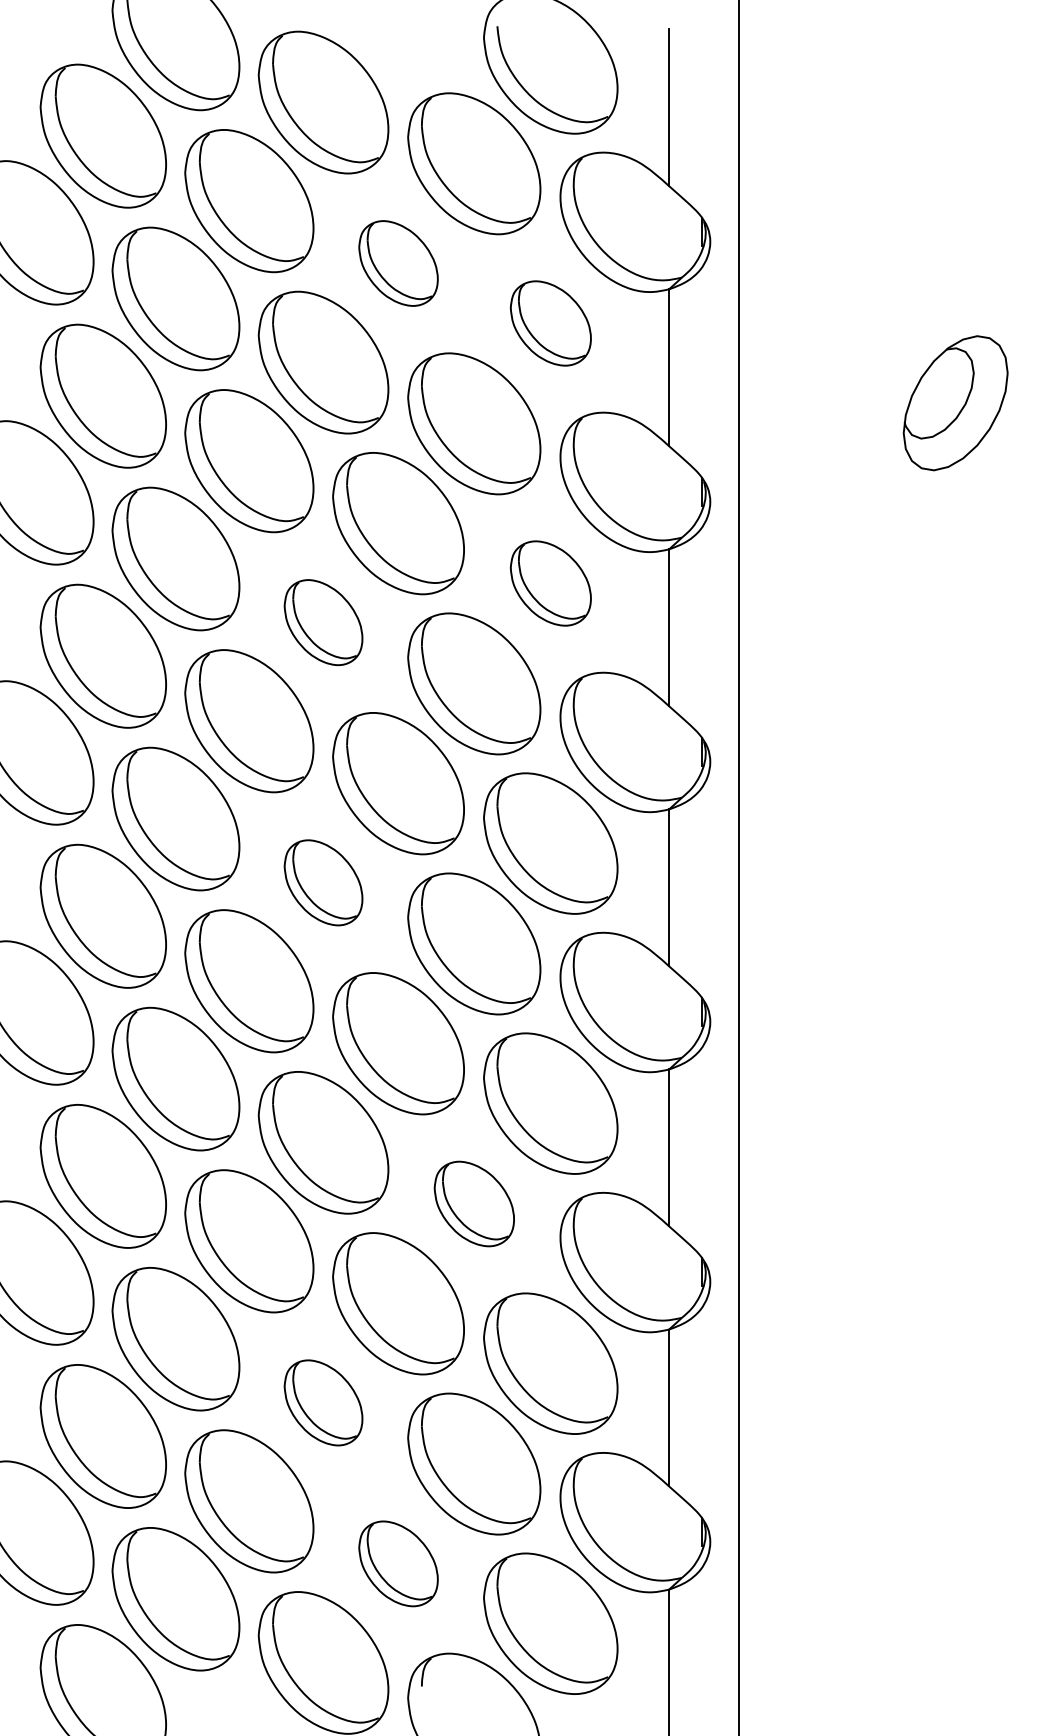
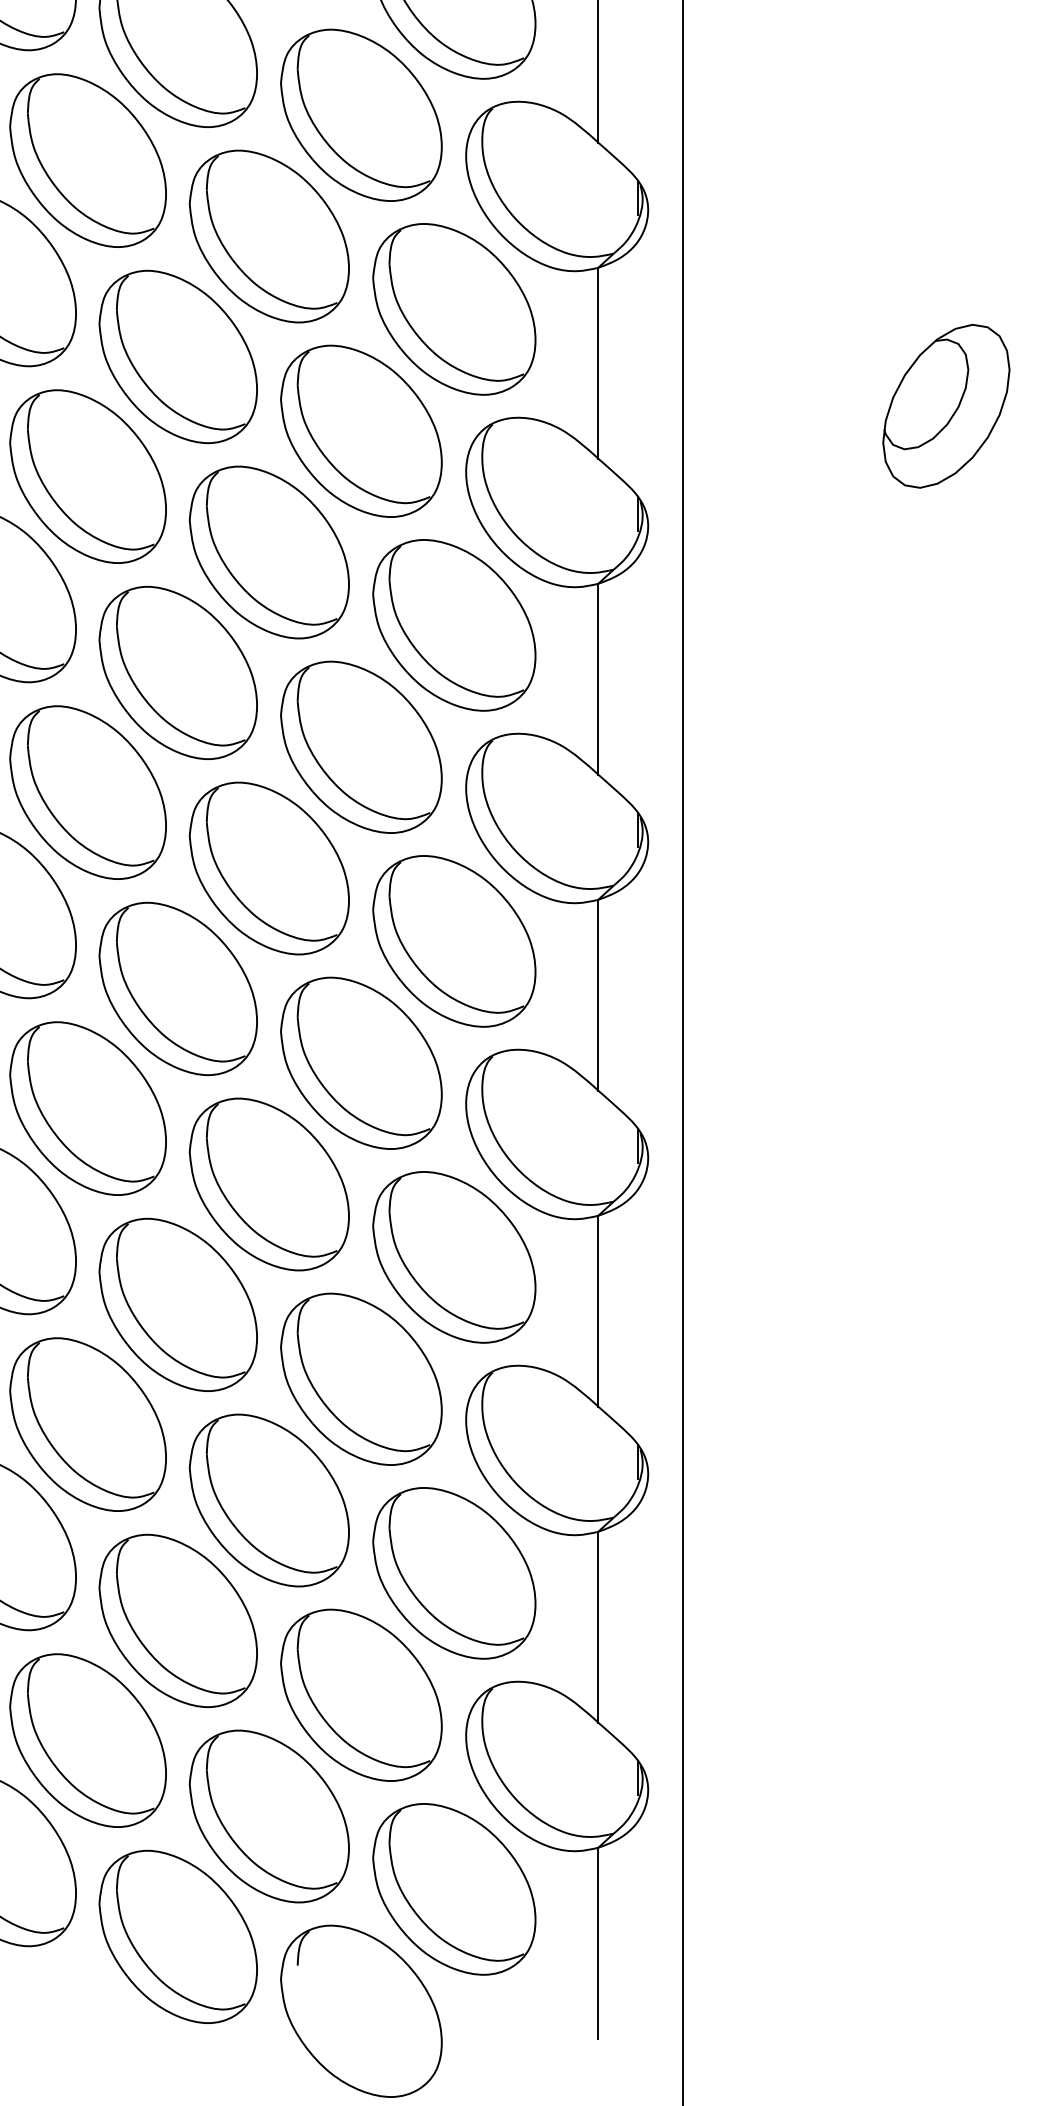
part: (398, 263) -> (269, 236), size x1.67
part: (550, 323) -> (454, 309), size x1.67
part: (550, 583) -> (454, 625), size x1.67
part: (323, 622) -> (178, 672), size x1.67
part: (323, 882) -> (178, 988), size x1.67
part: (474, 1203) -> (361, 1378), size x1.67
part: (323, 1402) -> (178, 1620), size x1.67
part: (398, 1563) -> (269, 1816), size x1.67

